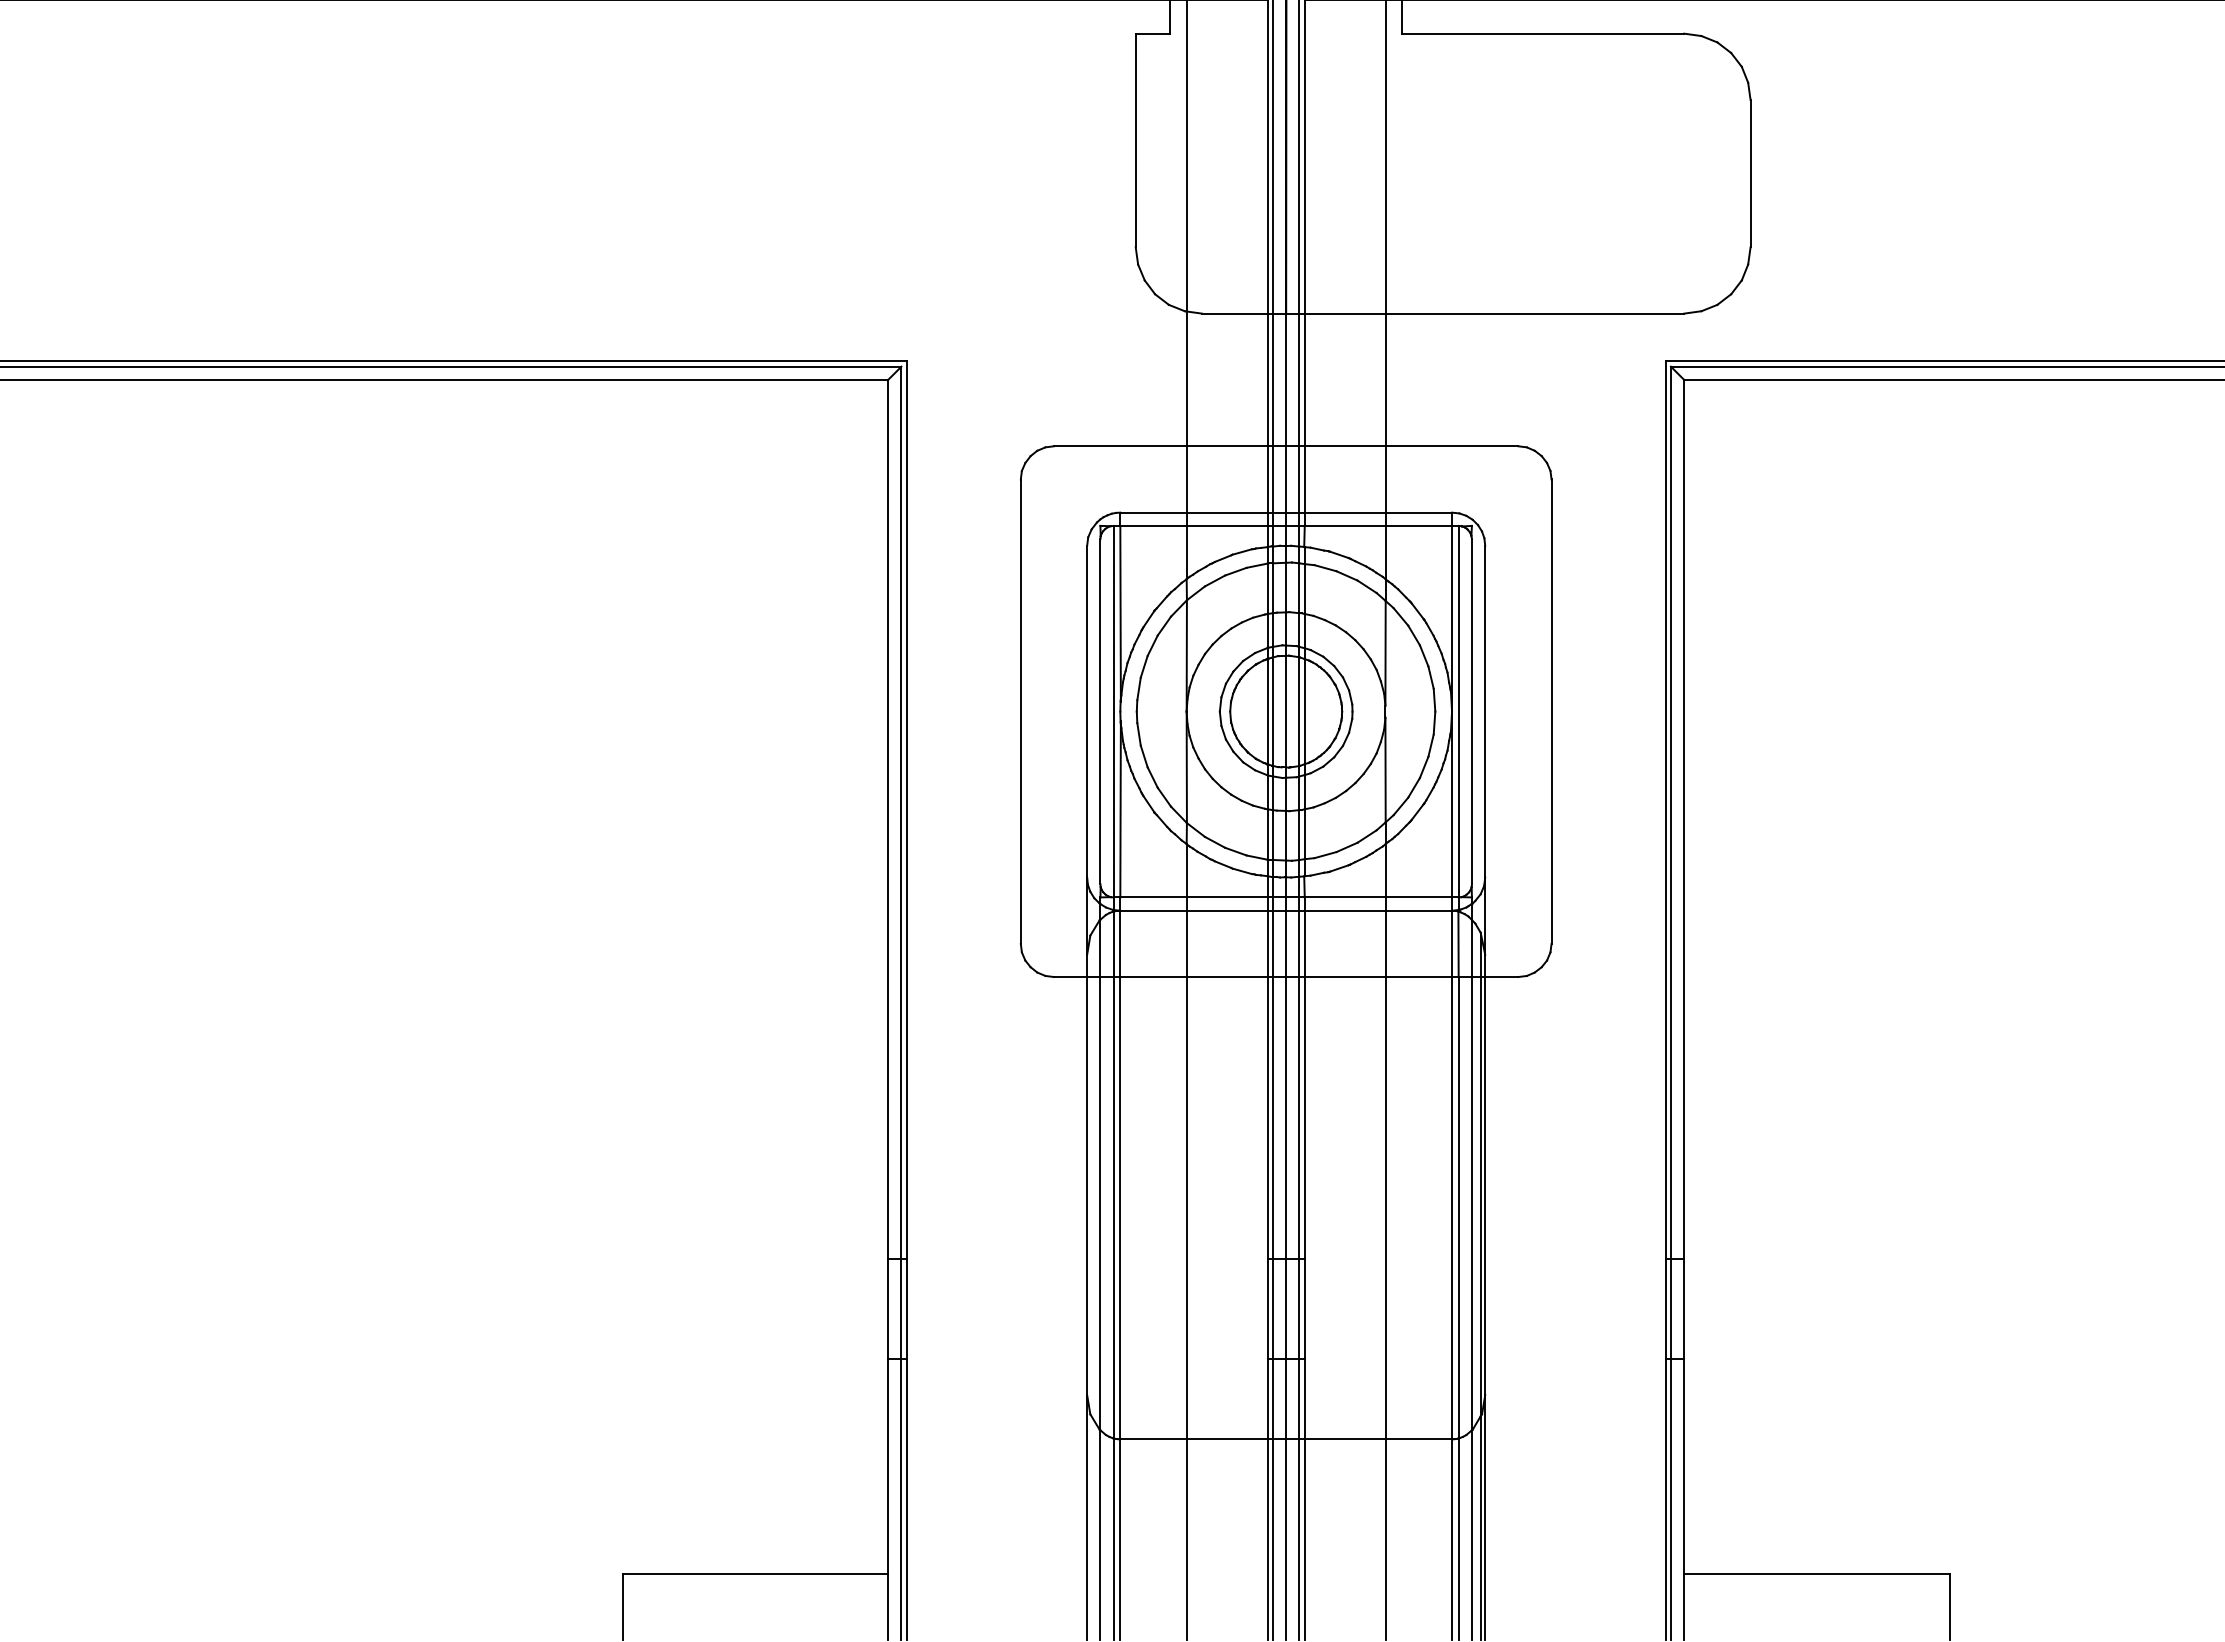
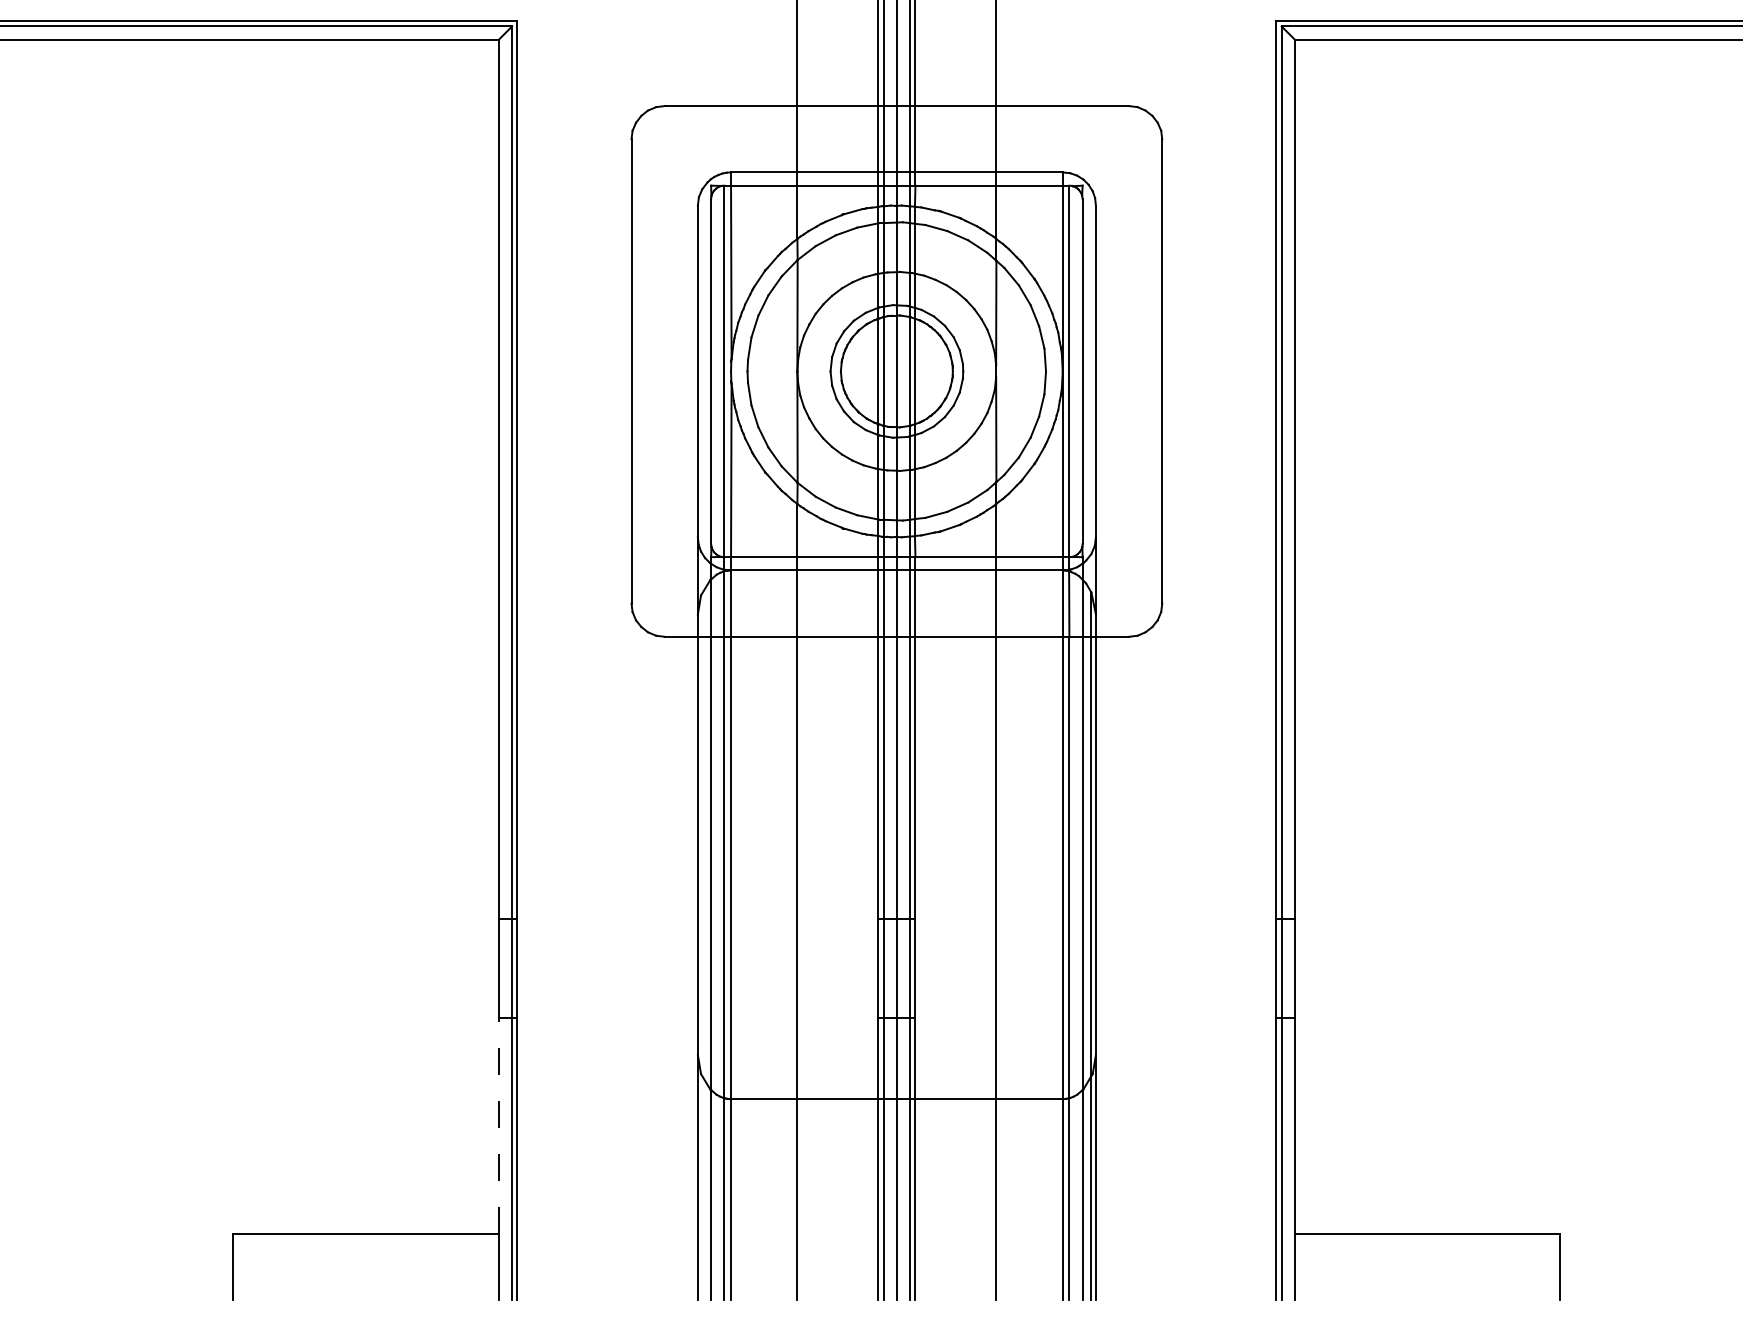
line: (888, 1466) -> (499, 1126), solid -> dashed

